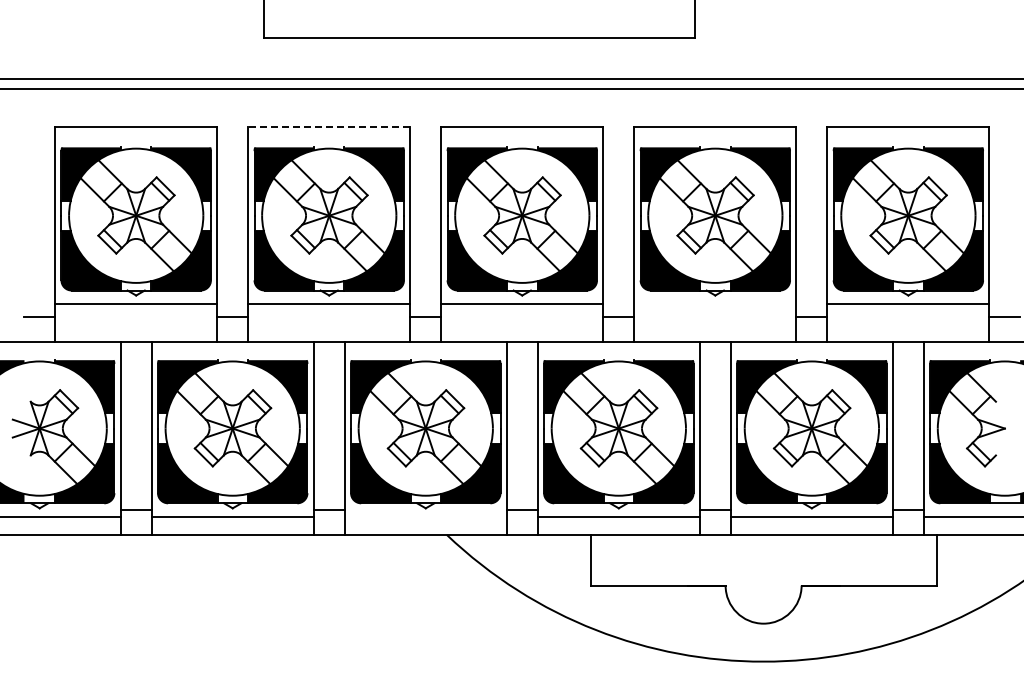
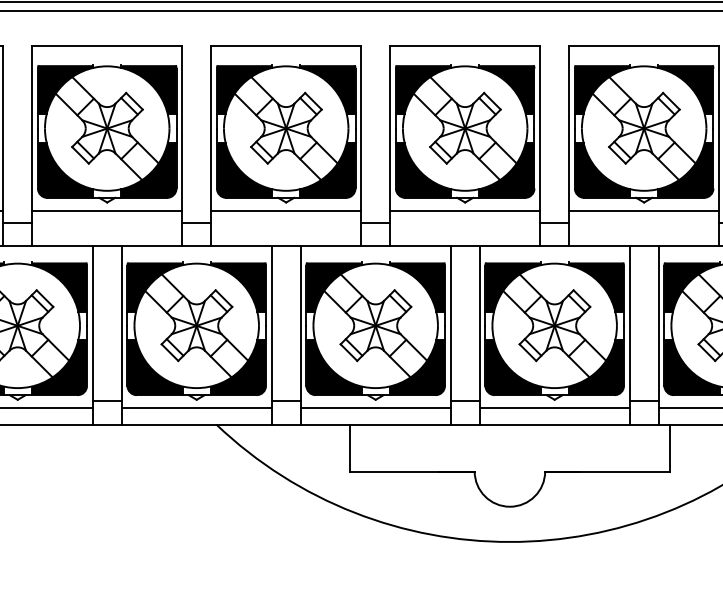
line: (328, 127) -> (106, 46), dashed -> solid
line: (715, 304) -> (465, 210), added
line: (425, 517) -> (196, 408), added

